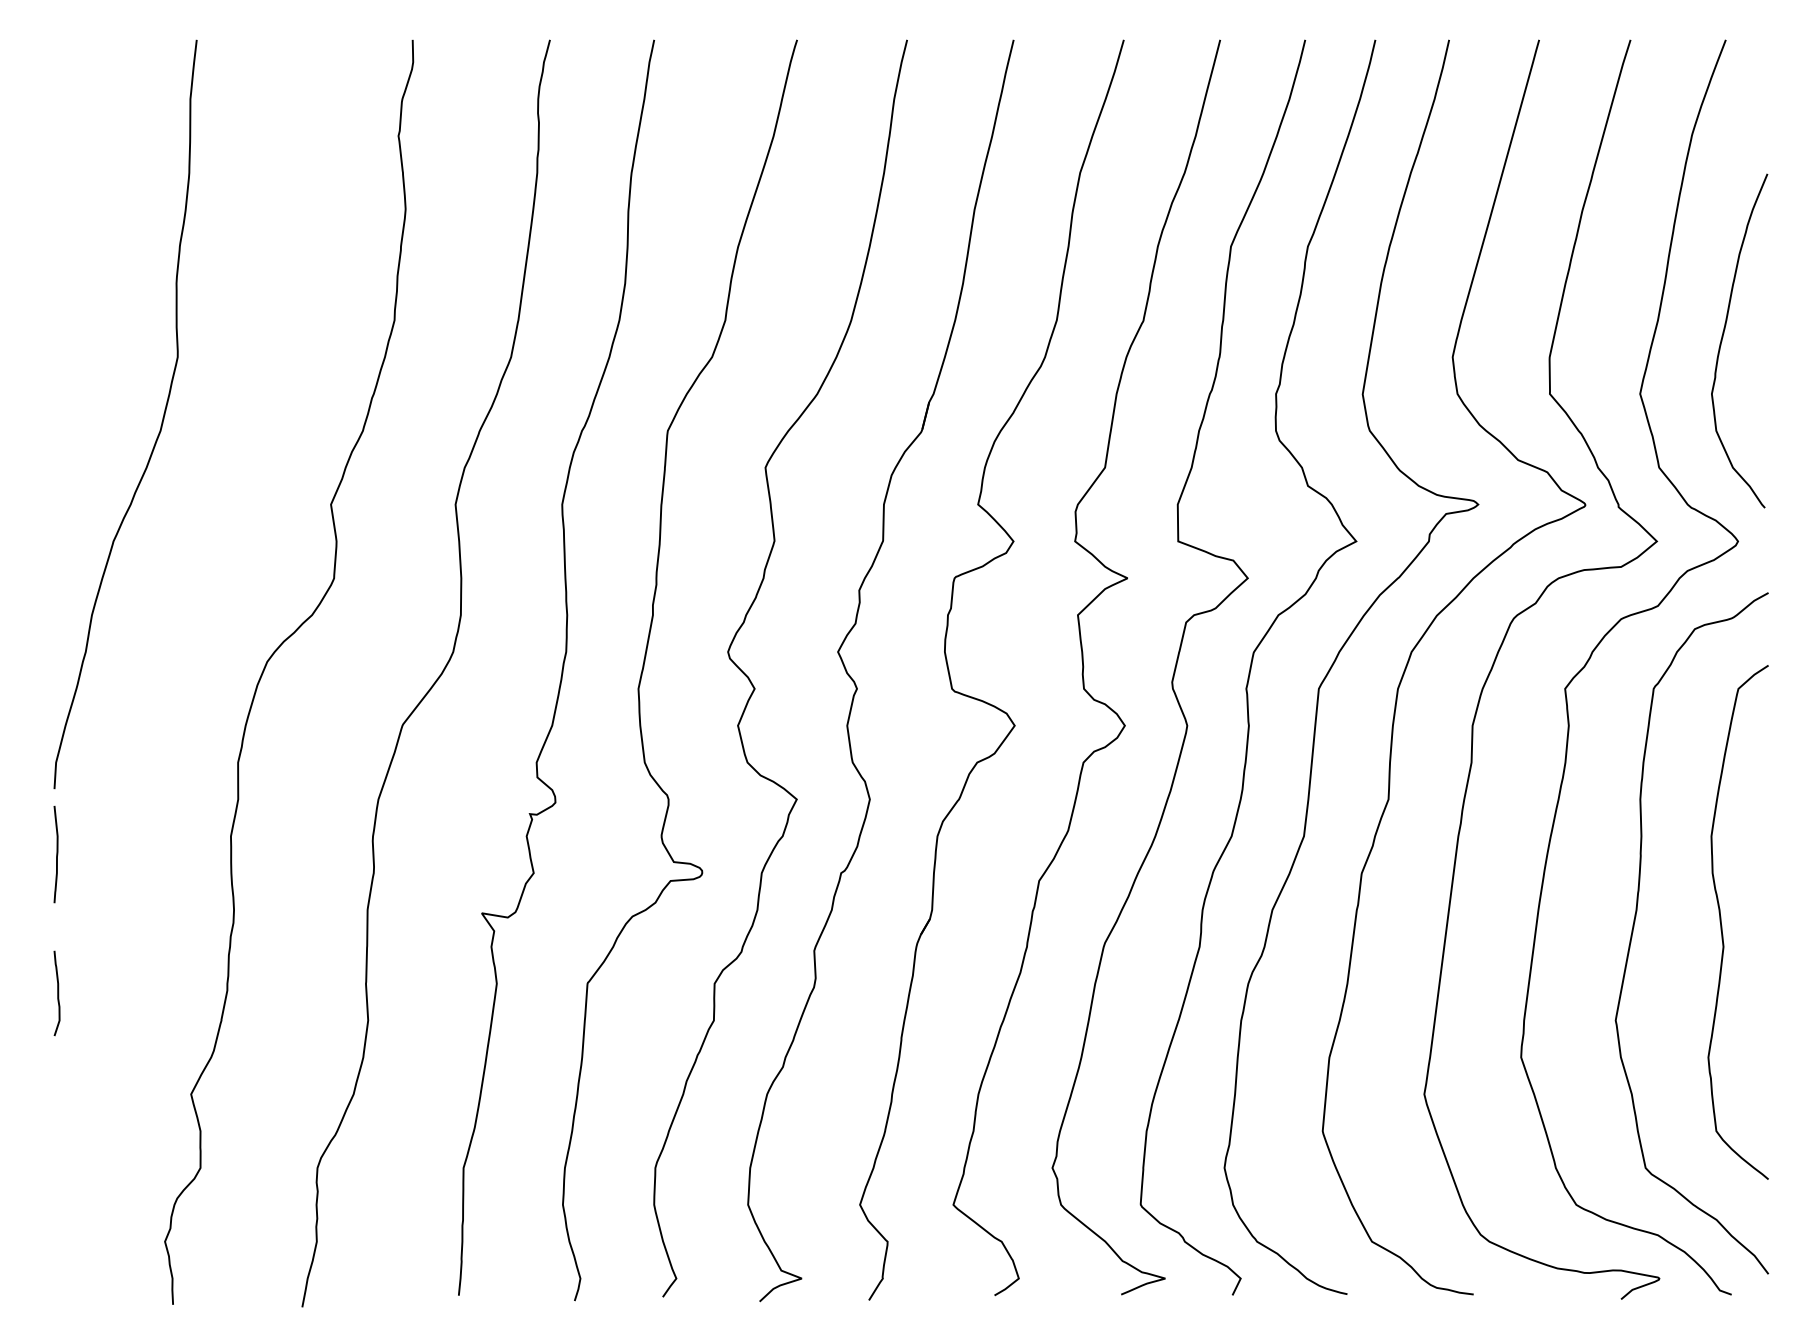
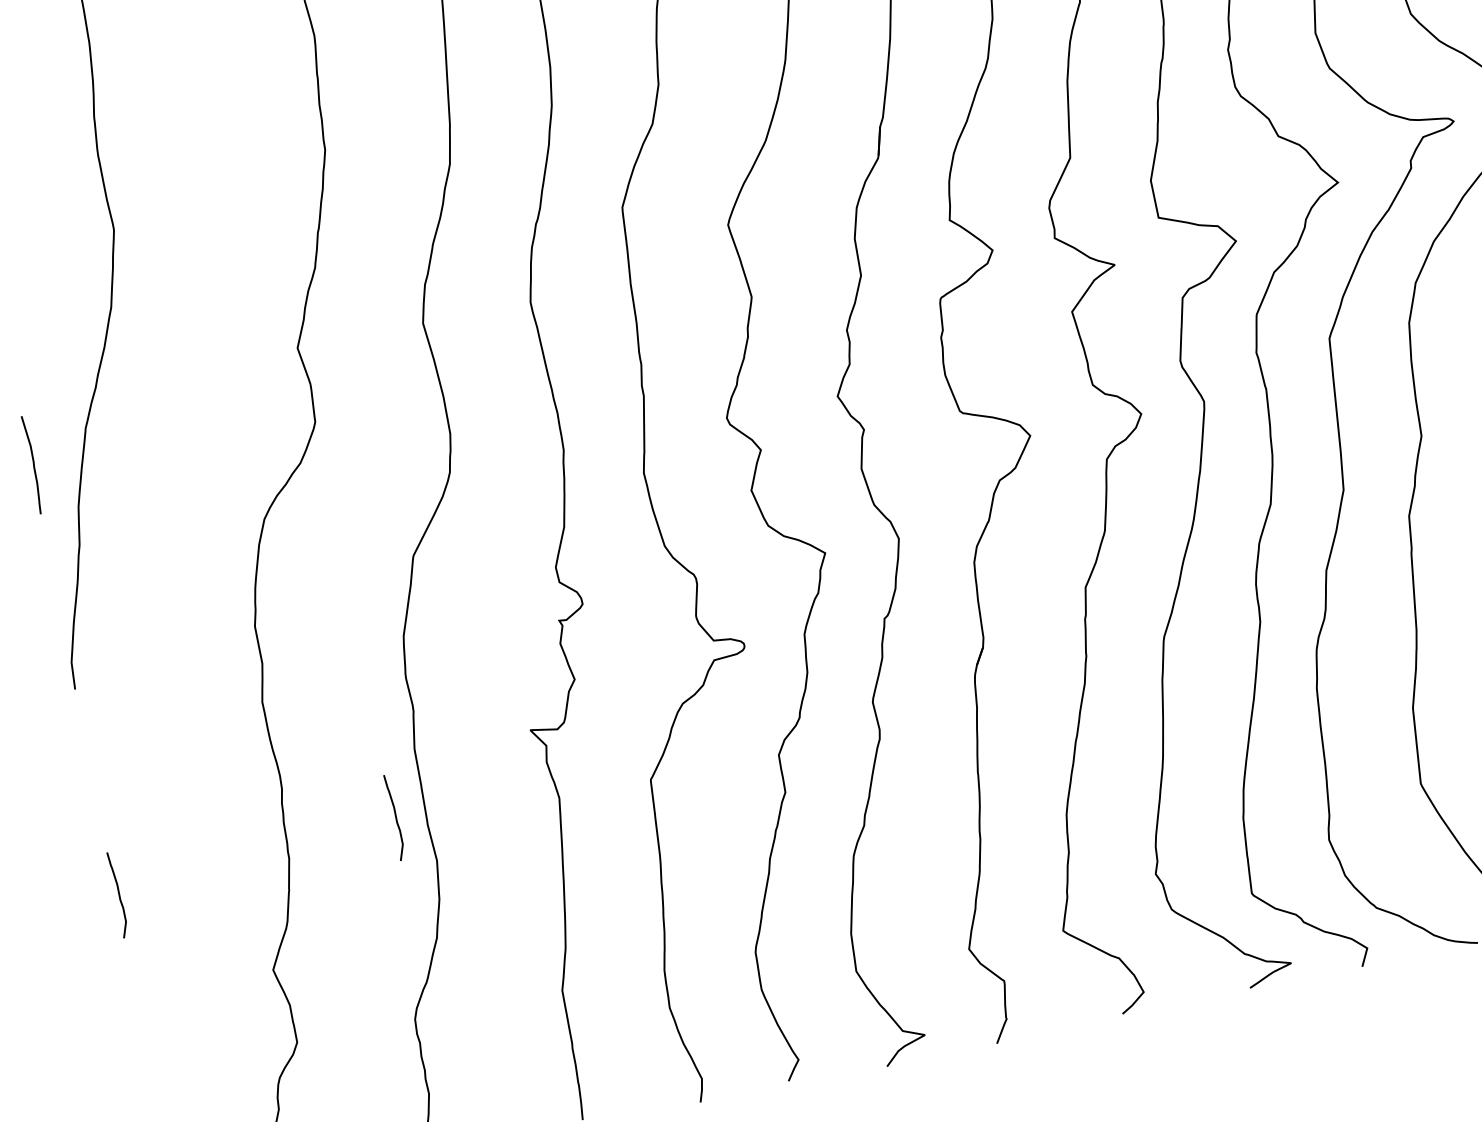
curve: (56, 854) -> (33, 464), moved
curve: (336, 971) -> (395, 817), added

